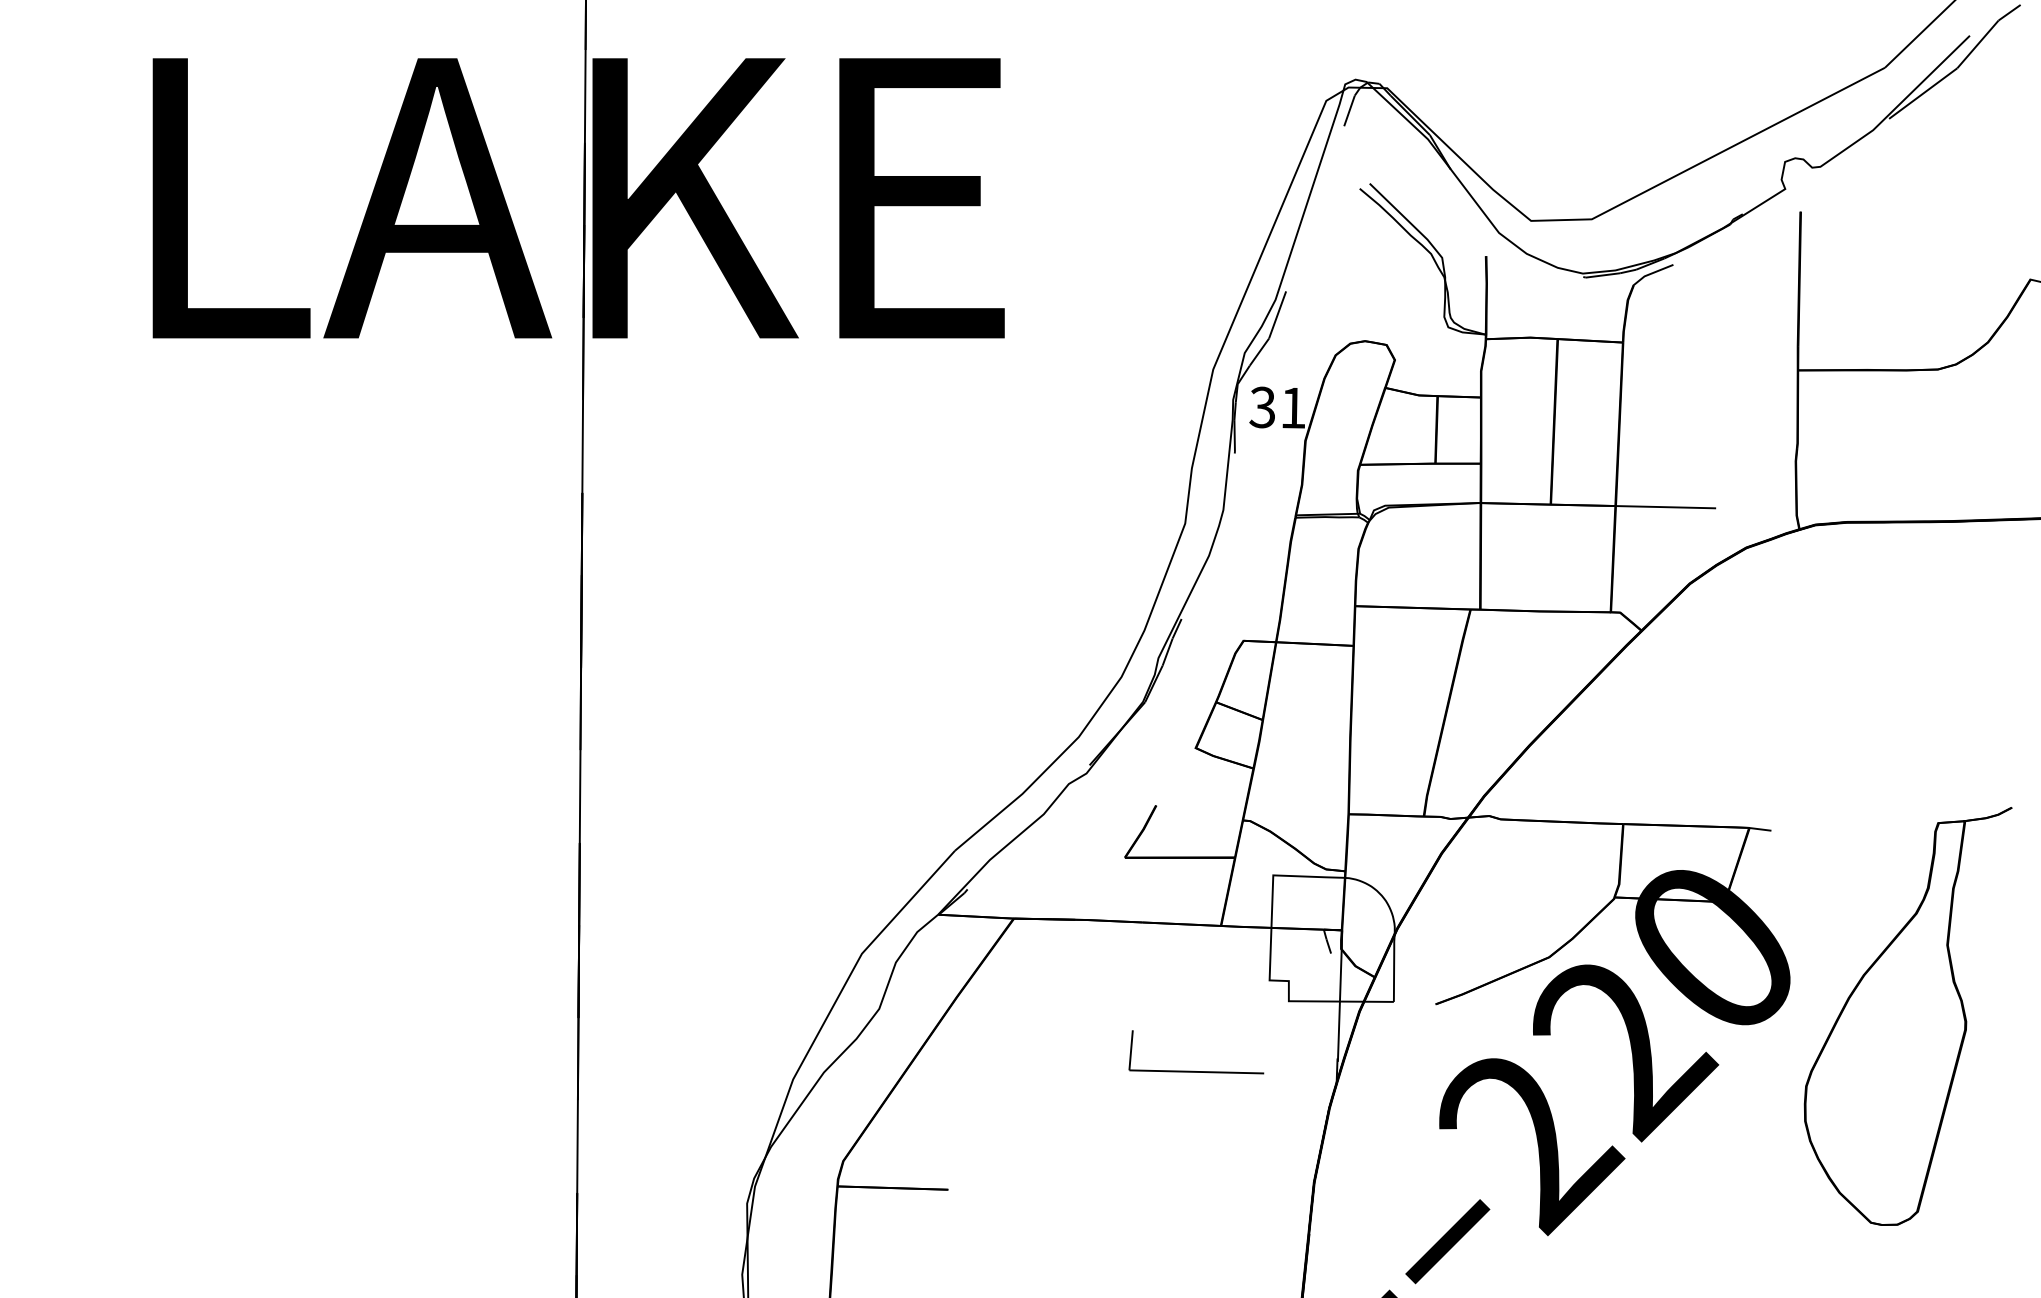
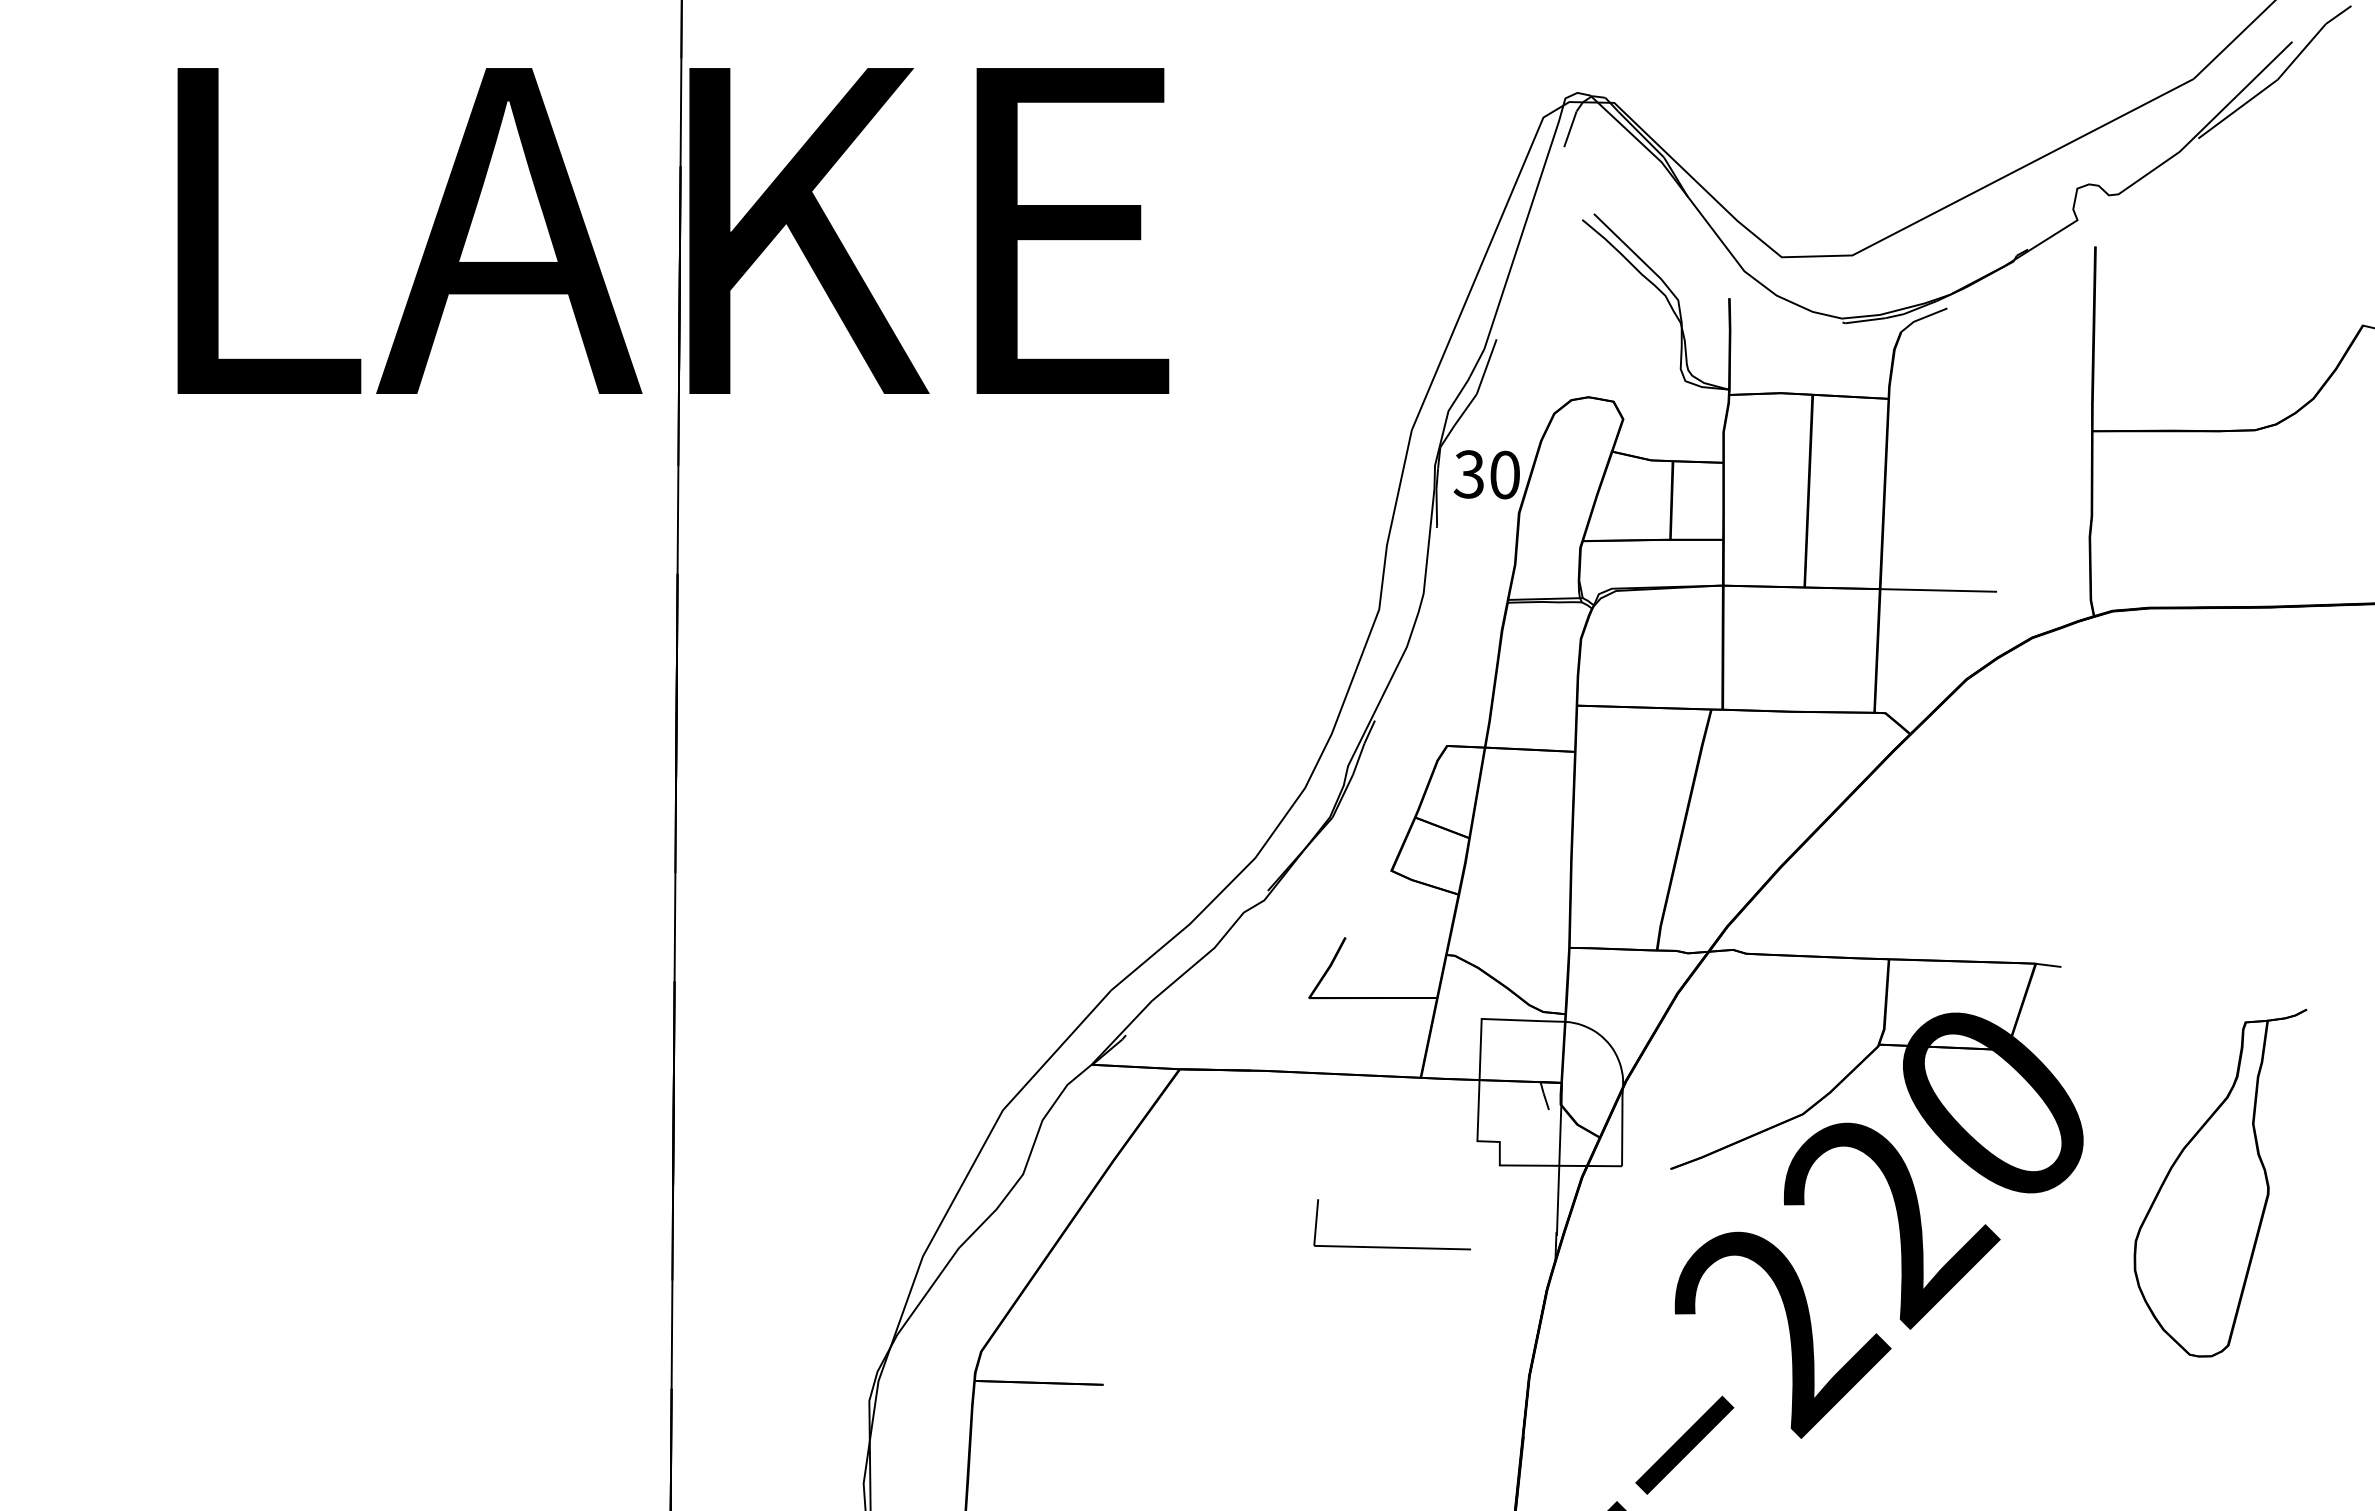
text: (1293, 407) -> (1505, 474), 31 -> 30
part: (1907, 1016) -> (2219, 1183), size x0.71

